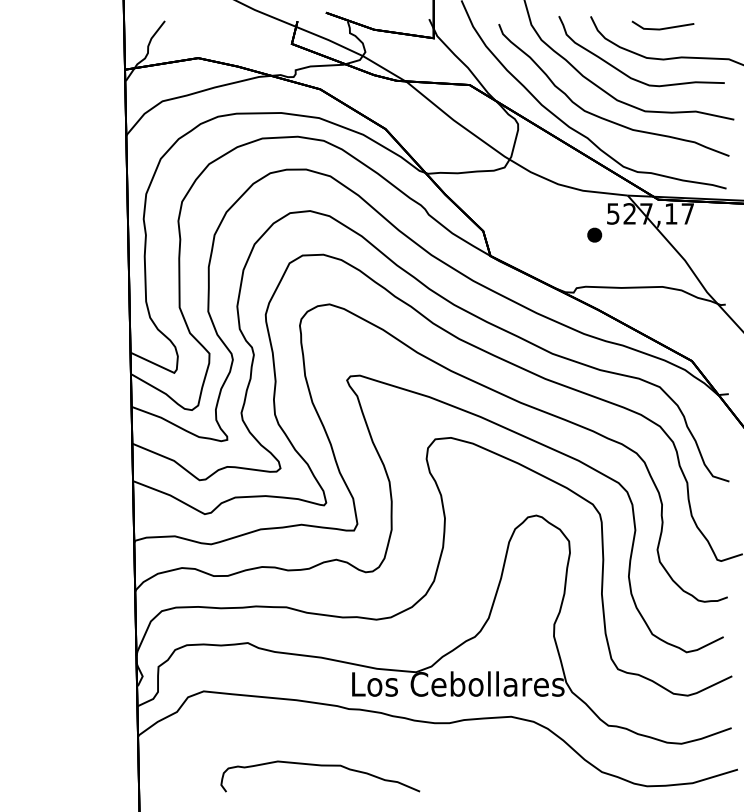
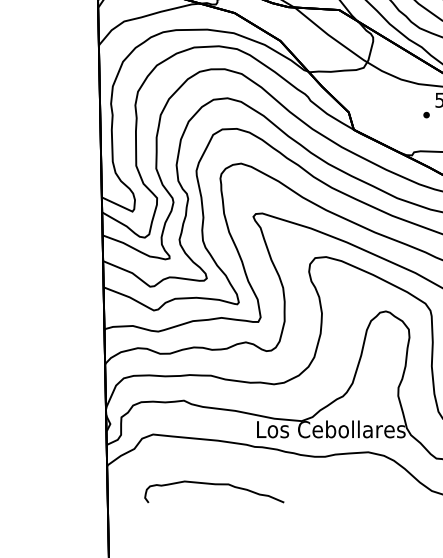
part: (593, 234) -> (425, 114), size x0.62
curve: (320, 766) -> (214, 485), moved

